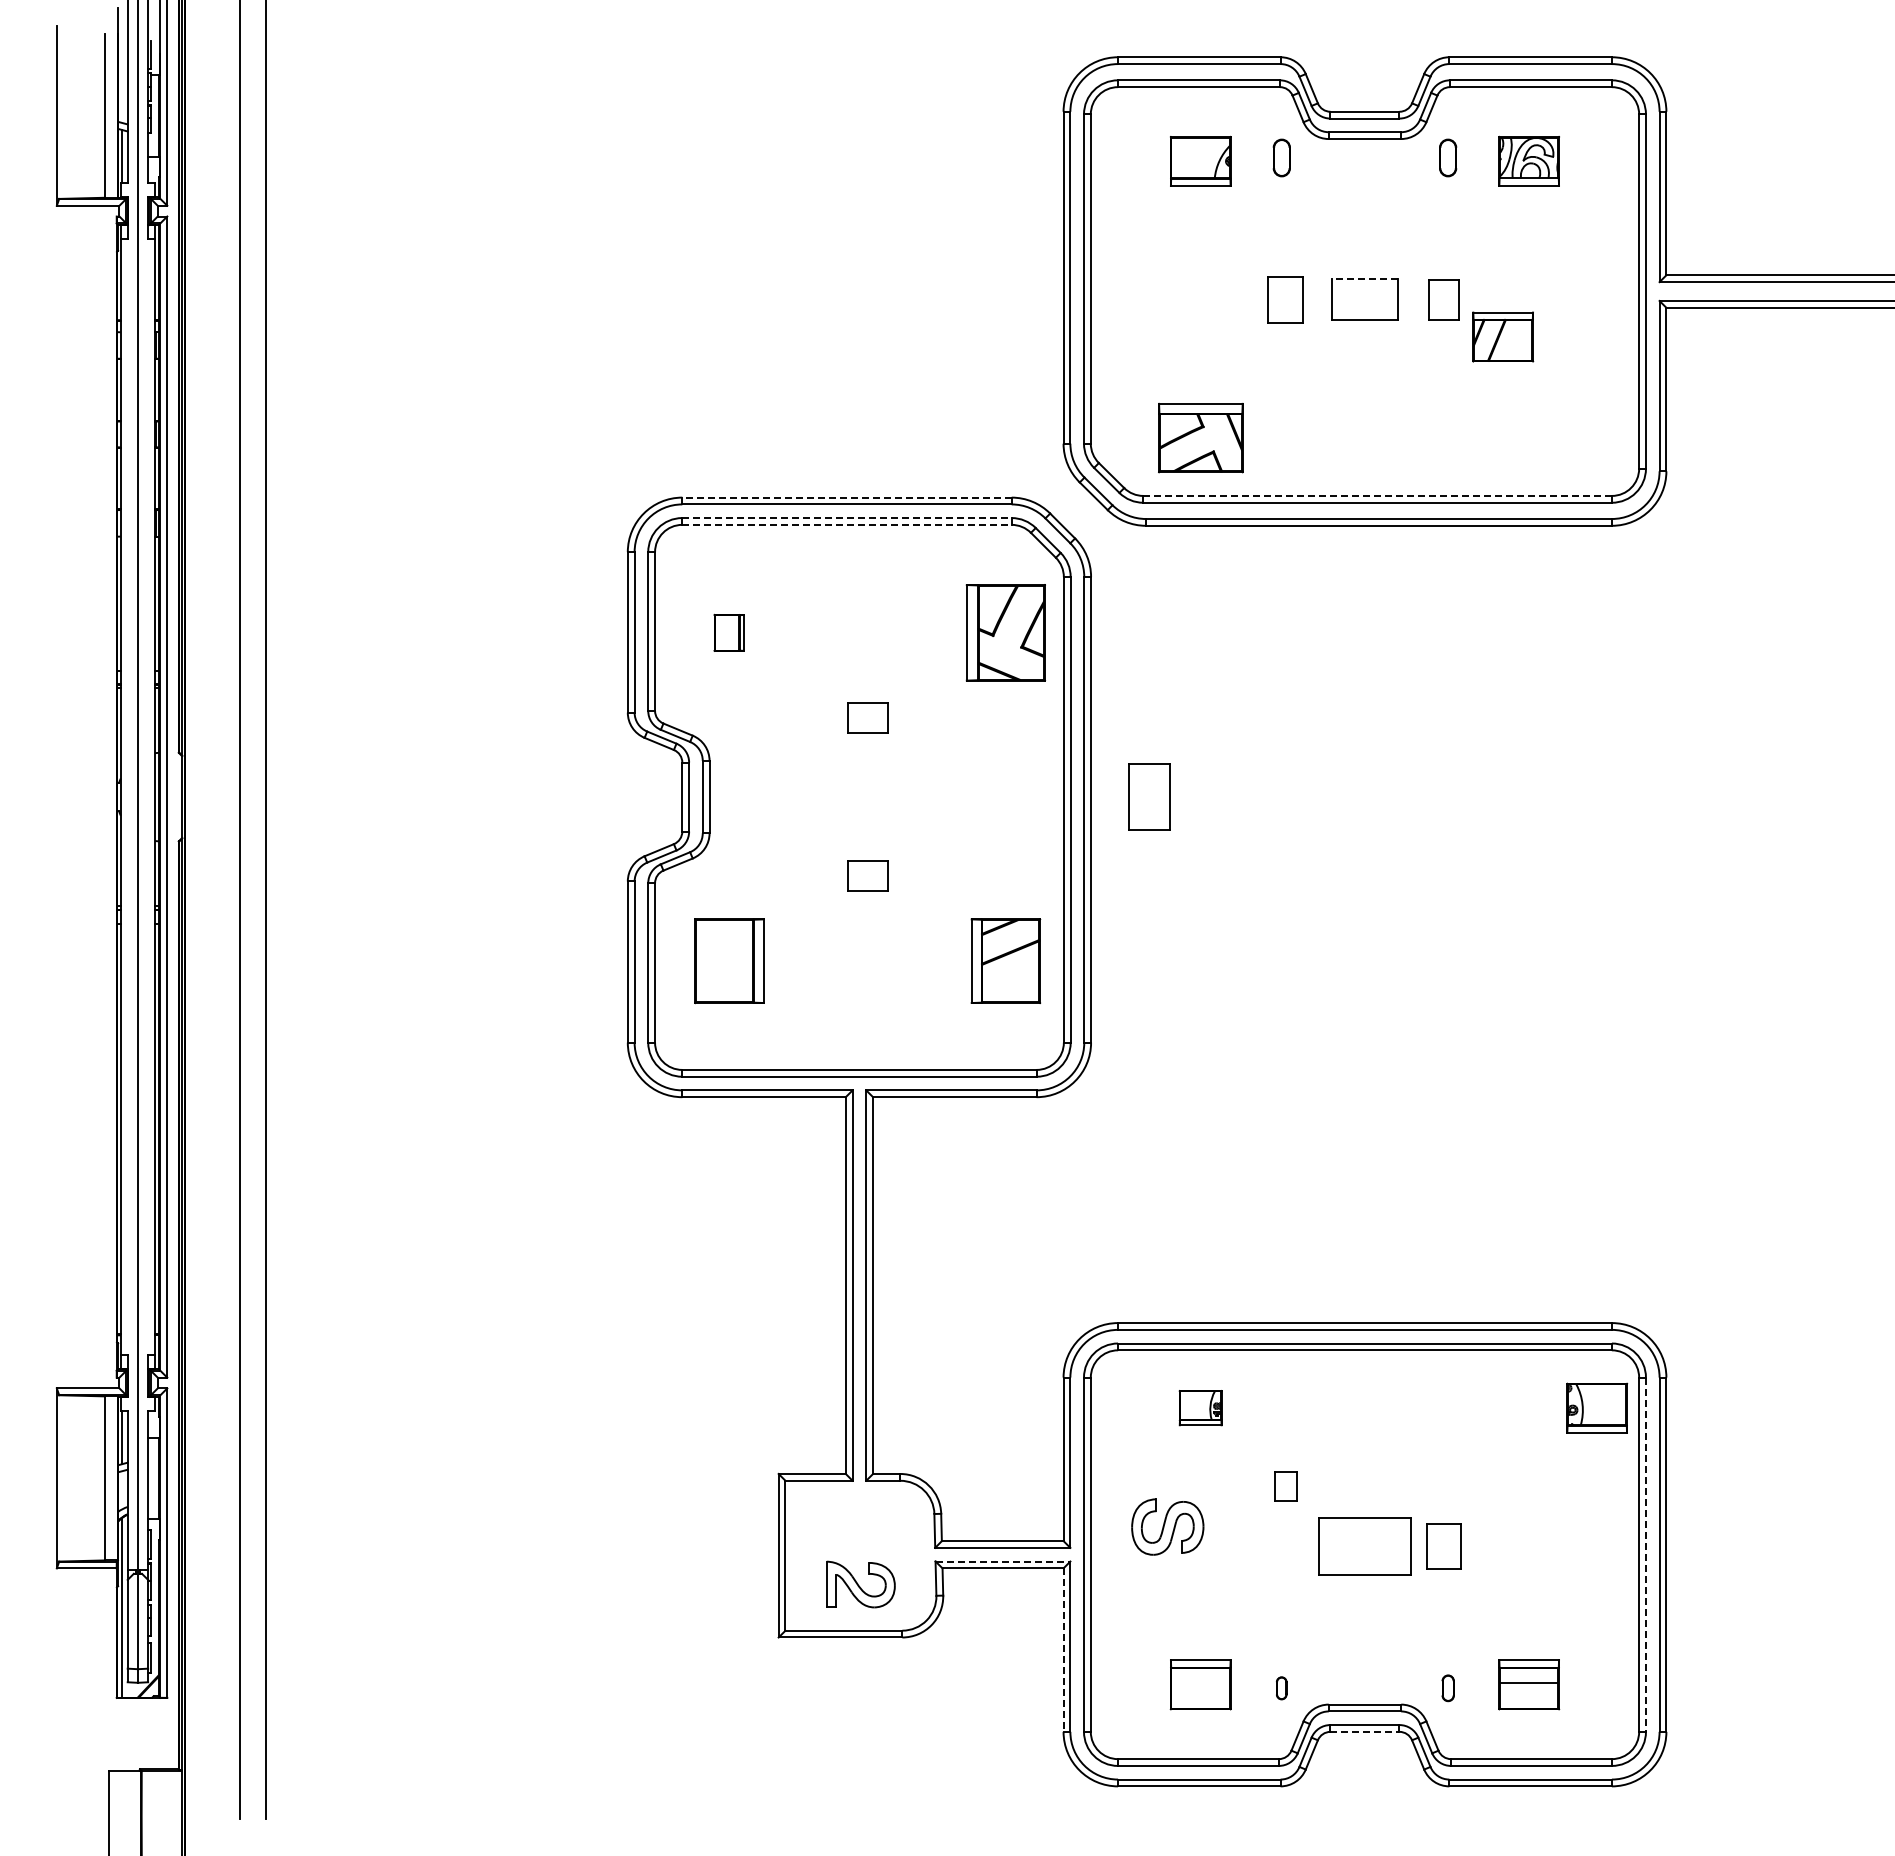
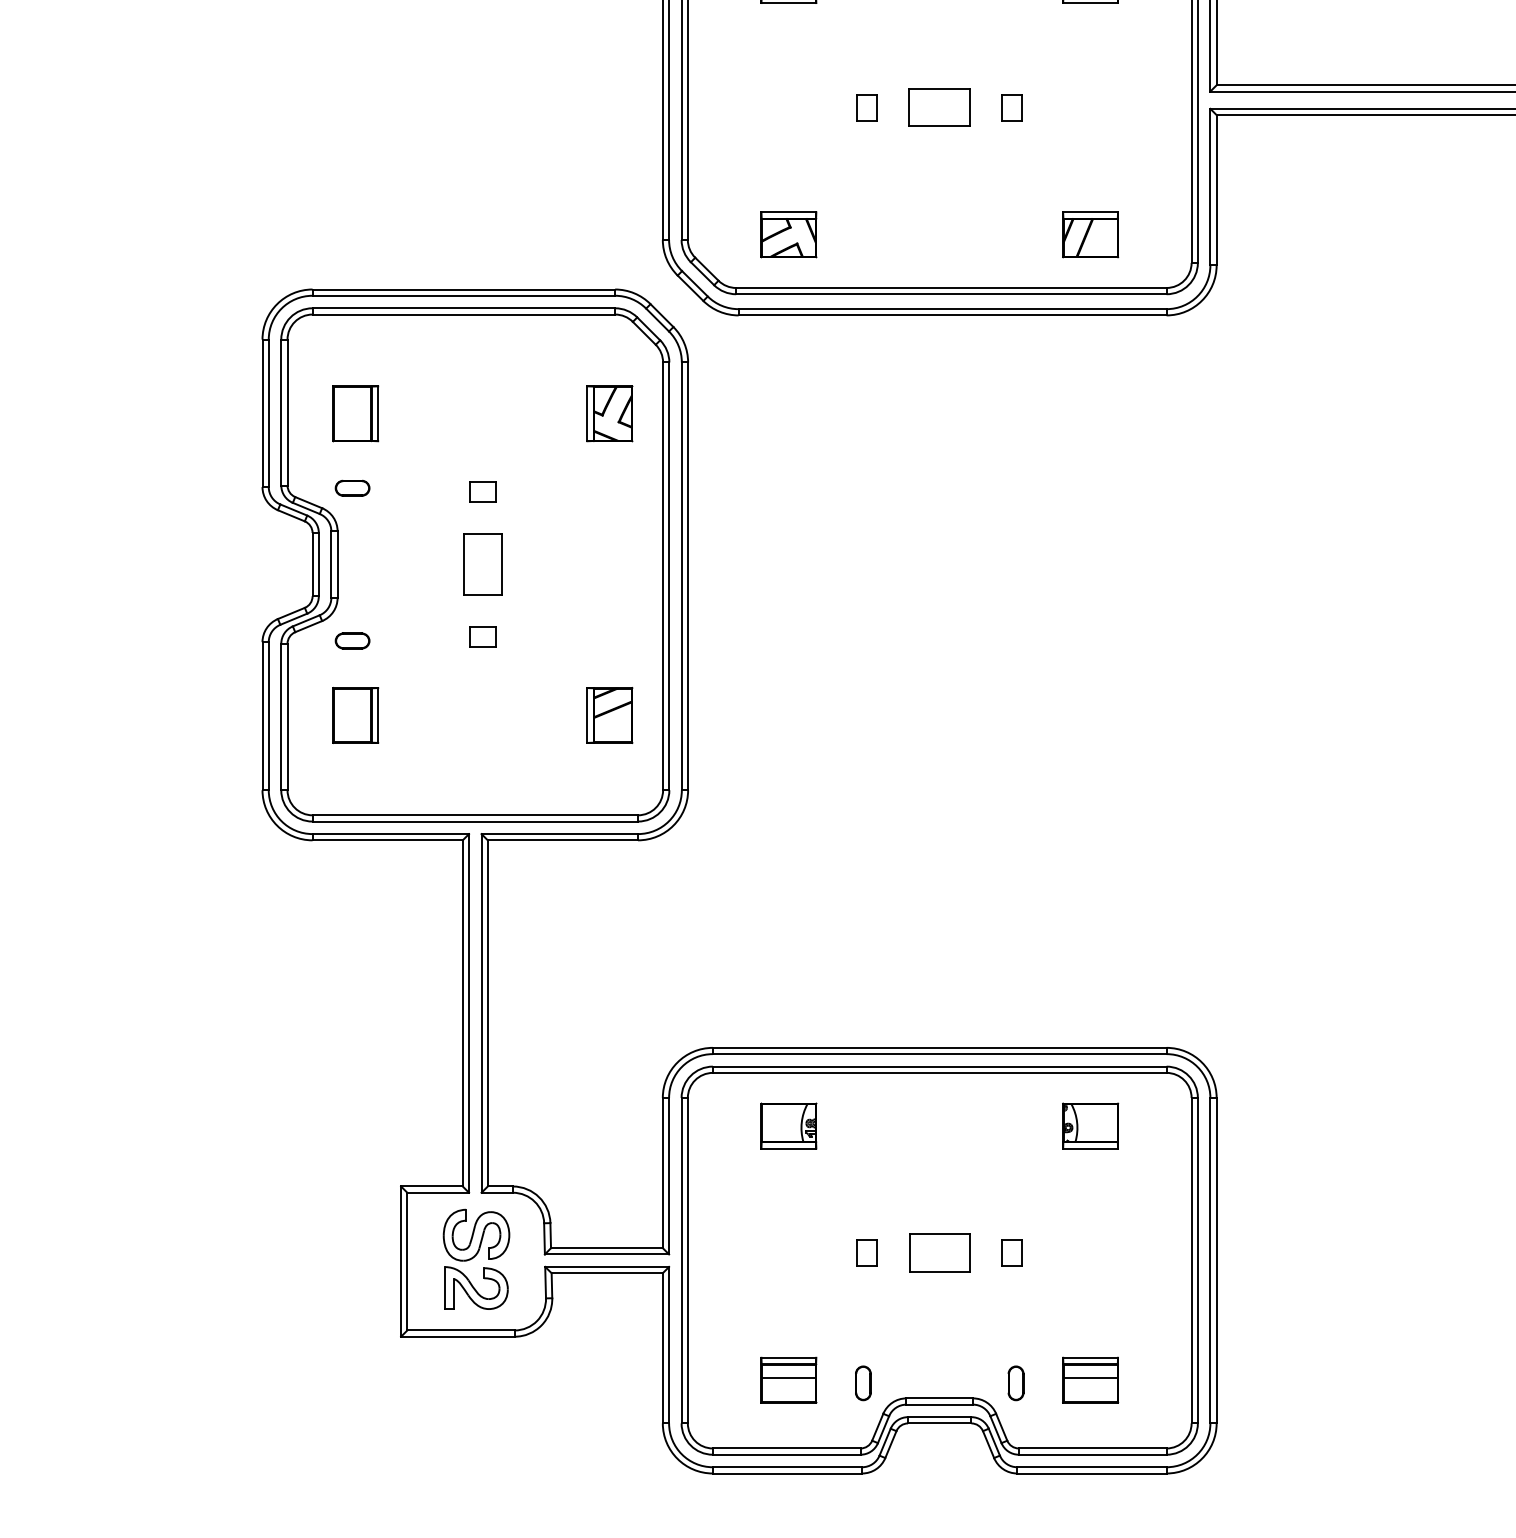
line: (1364, 279) -> (939, 89), dashed -> solid
part: (1285, 299) -> (866, 107), size x0.62
part: (1443, 299) -> (1011, 107), size x0.71
part: (1503, 336) -> (1090, 234), moved
part: (1200, 437) -> (788, 234), size x0.71
line: (1377, 495) -> (951, 287), dashed -> solid
line: (847, 497) -> (464, 289), dashed -> solid
line: (847, 518) -> (464, 308), dashed -> solid
line: (847, 524) -> (464, 314), dashed -> solid
part: (728, 632) -> (355, 413), size x1.67
part: (1005, 632) -> (609, 413), size x0.62
part: (725, 713) -> (352, 487), added
part: (867, 717) -> (482, 491), size x0.71
part: (1149, 796) -> (482, 564), moved
part: (867, 875) -> (482, 636), size x0.71
part: (725, 880) -> (352, 641), added
part: (728, 961) -> (355, 715), size x0.71
part: (1005, 961) -> (609, 715), size x0.71
part: (1200, 1407) -> (788, 1125), size x1.43
part: (1597, 1407) -> (1090, 1125), moved
part: (1285, 1486) -> (866, 1253), moved
part: (1167, 1526) -> (476, 1234), moved
part: (1364, 1546) -> (939, 1253), size x0.71
part: (1443, 1546) -> (1011, 1253), size x0.62
line: (1645, 1555) -> (1197, 1261), dashed -> solid
line: (1003, 1561) -> (607, 1266), dashed -> solid
line: (1063, 1650) -> (662, 1348), dashed -> solid
line: (1200, 1682) -> (788, 1378), added
part: (1281, 1688) -> (863, 1383), size x1.67
part: (1448, 1688) -> (1016, 1383), size x1.43
line: (1364, 1731) -> (939, 1423), dashed -> solid

